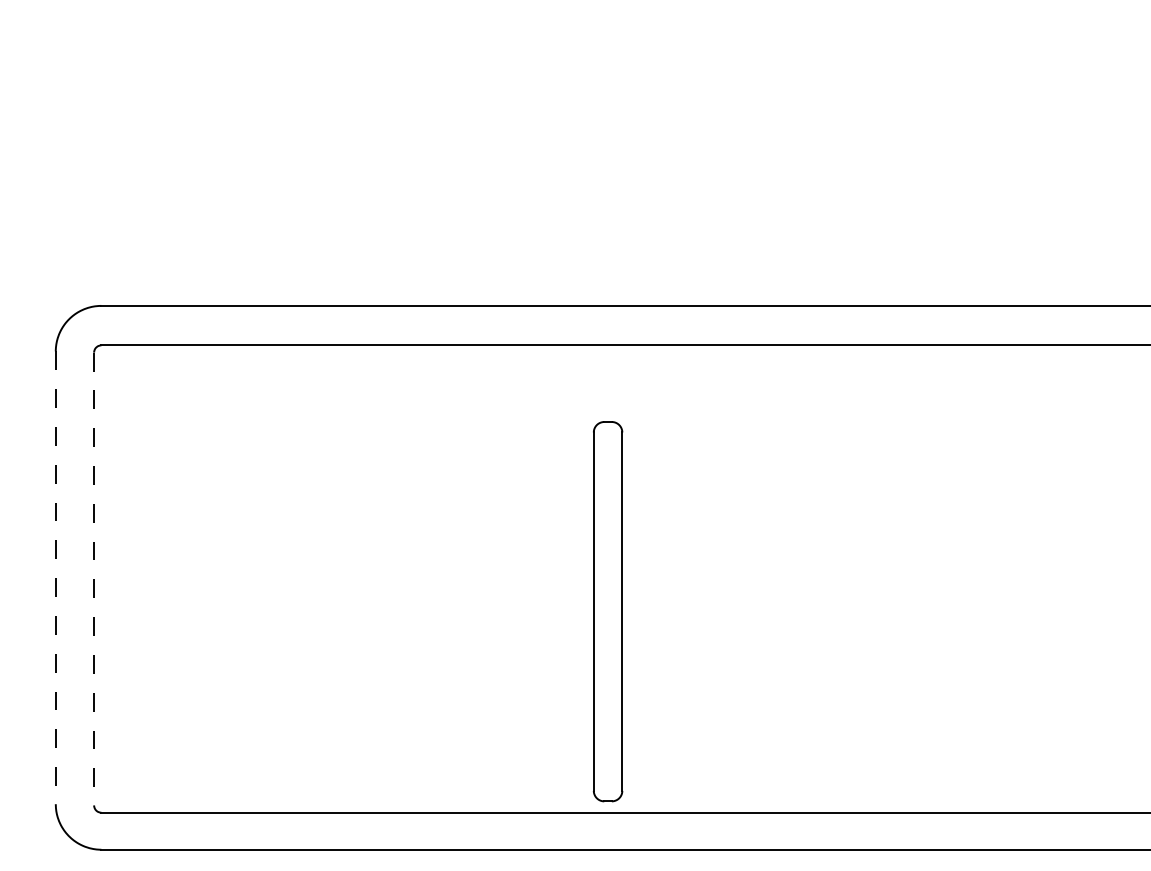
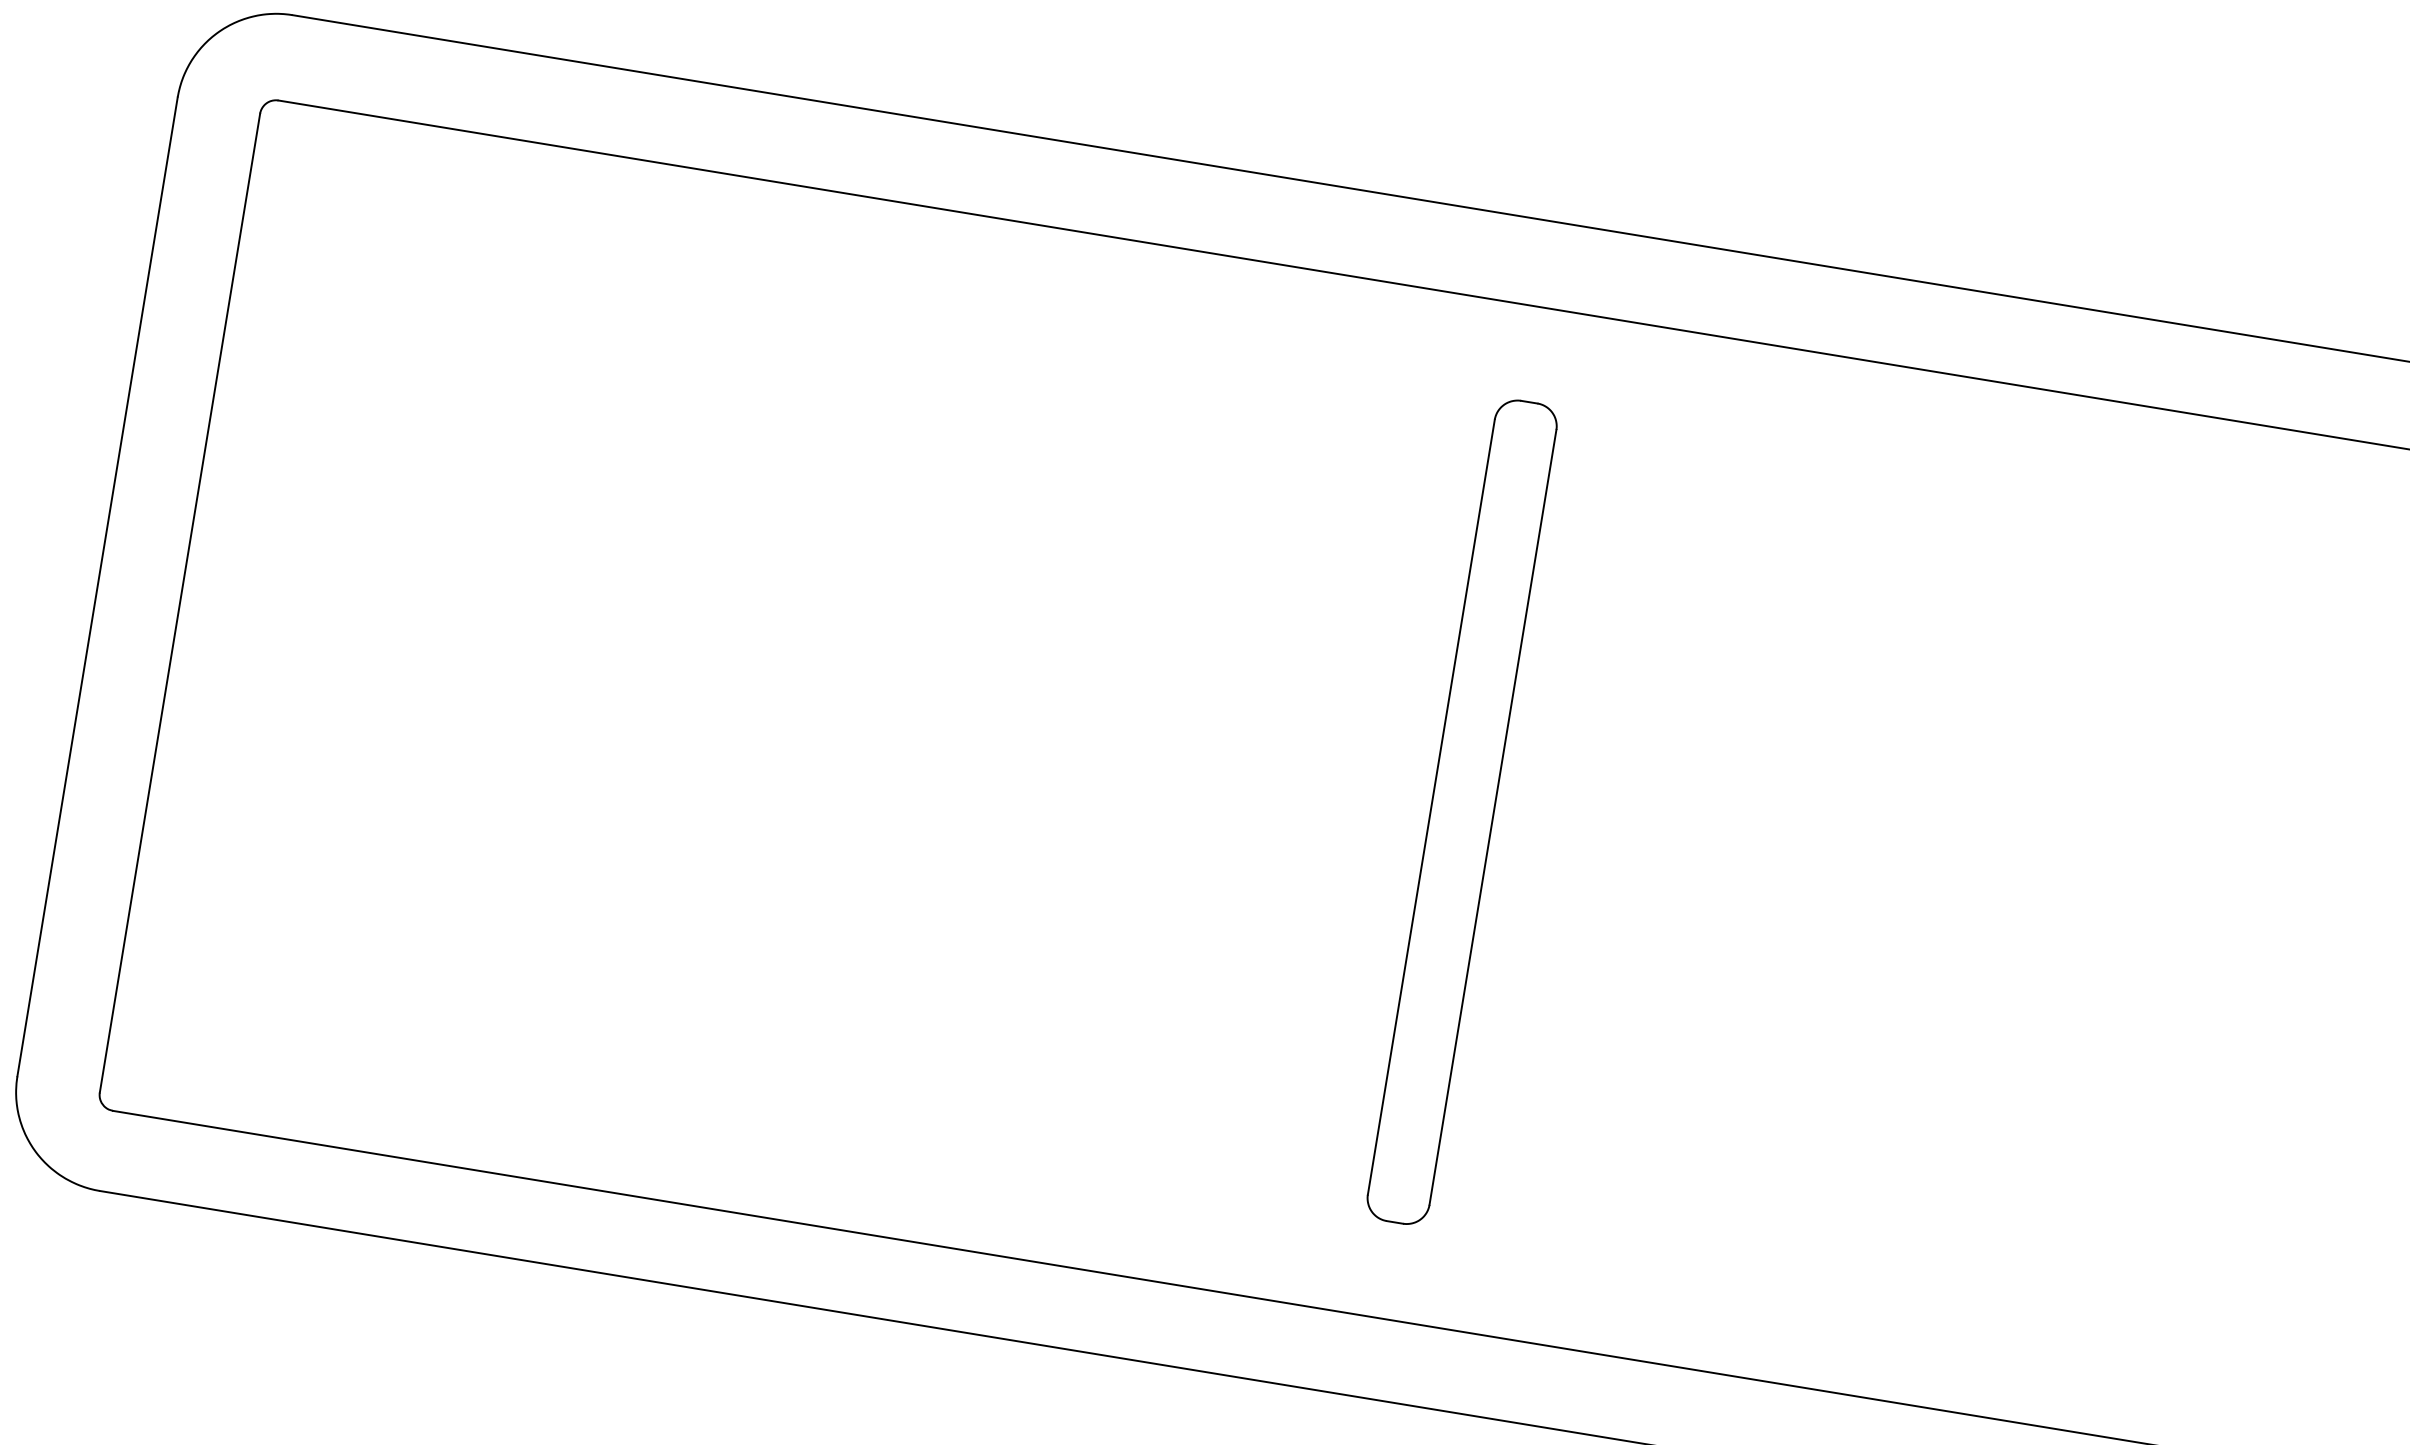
line: (55, 578) -> (96, 588), dashed -> solid
line: (94, 579) -> (180, 604), dashed -> solid
part: (607, 611) -> (1461, 811), moved

